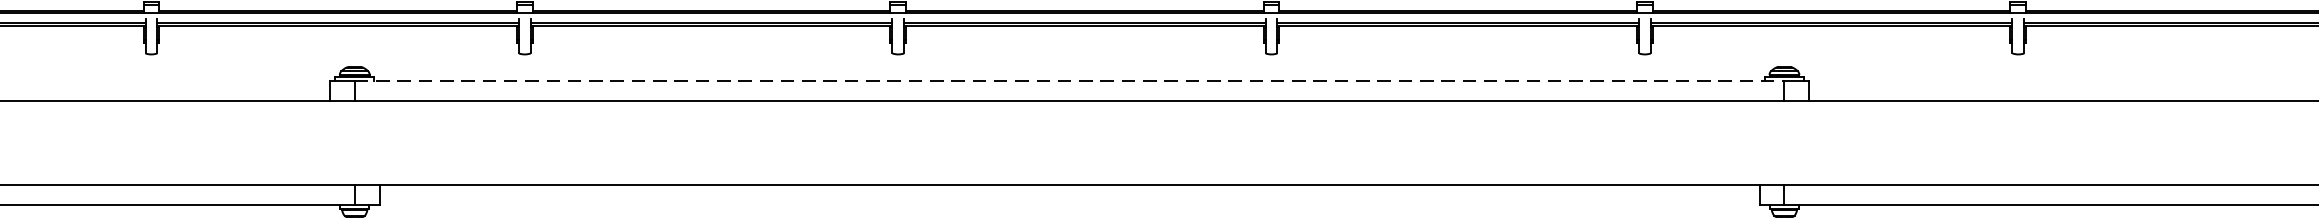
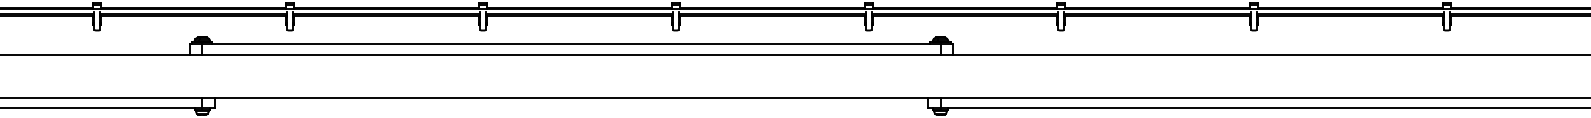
line: (1069, 81) -> (571, 44), dashed -> solid

